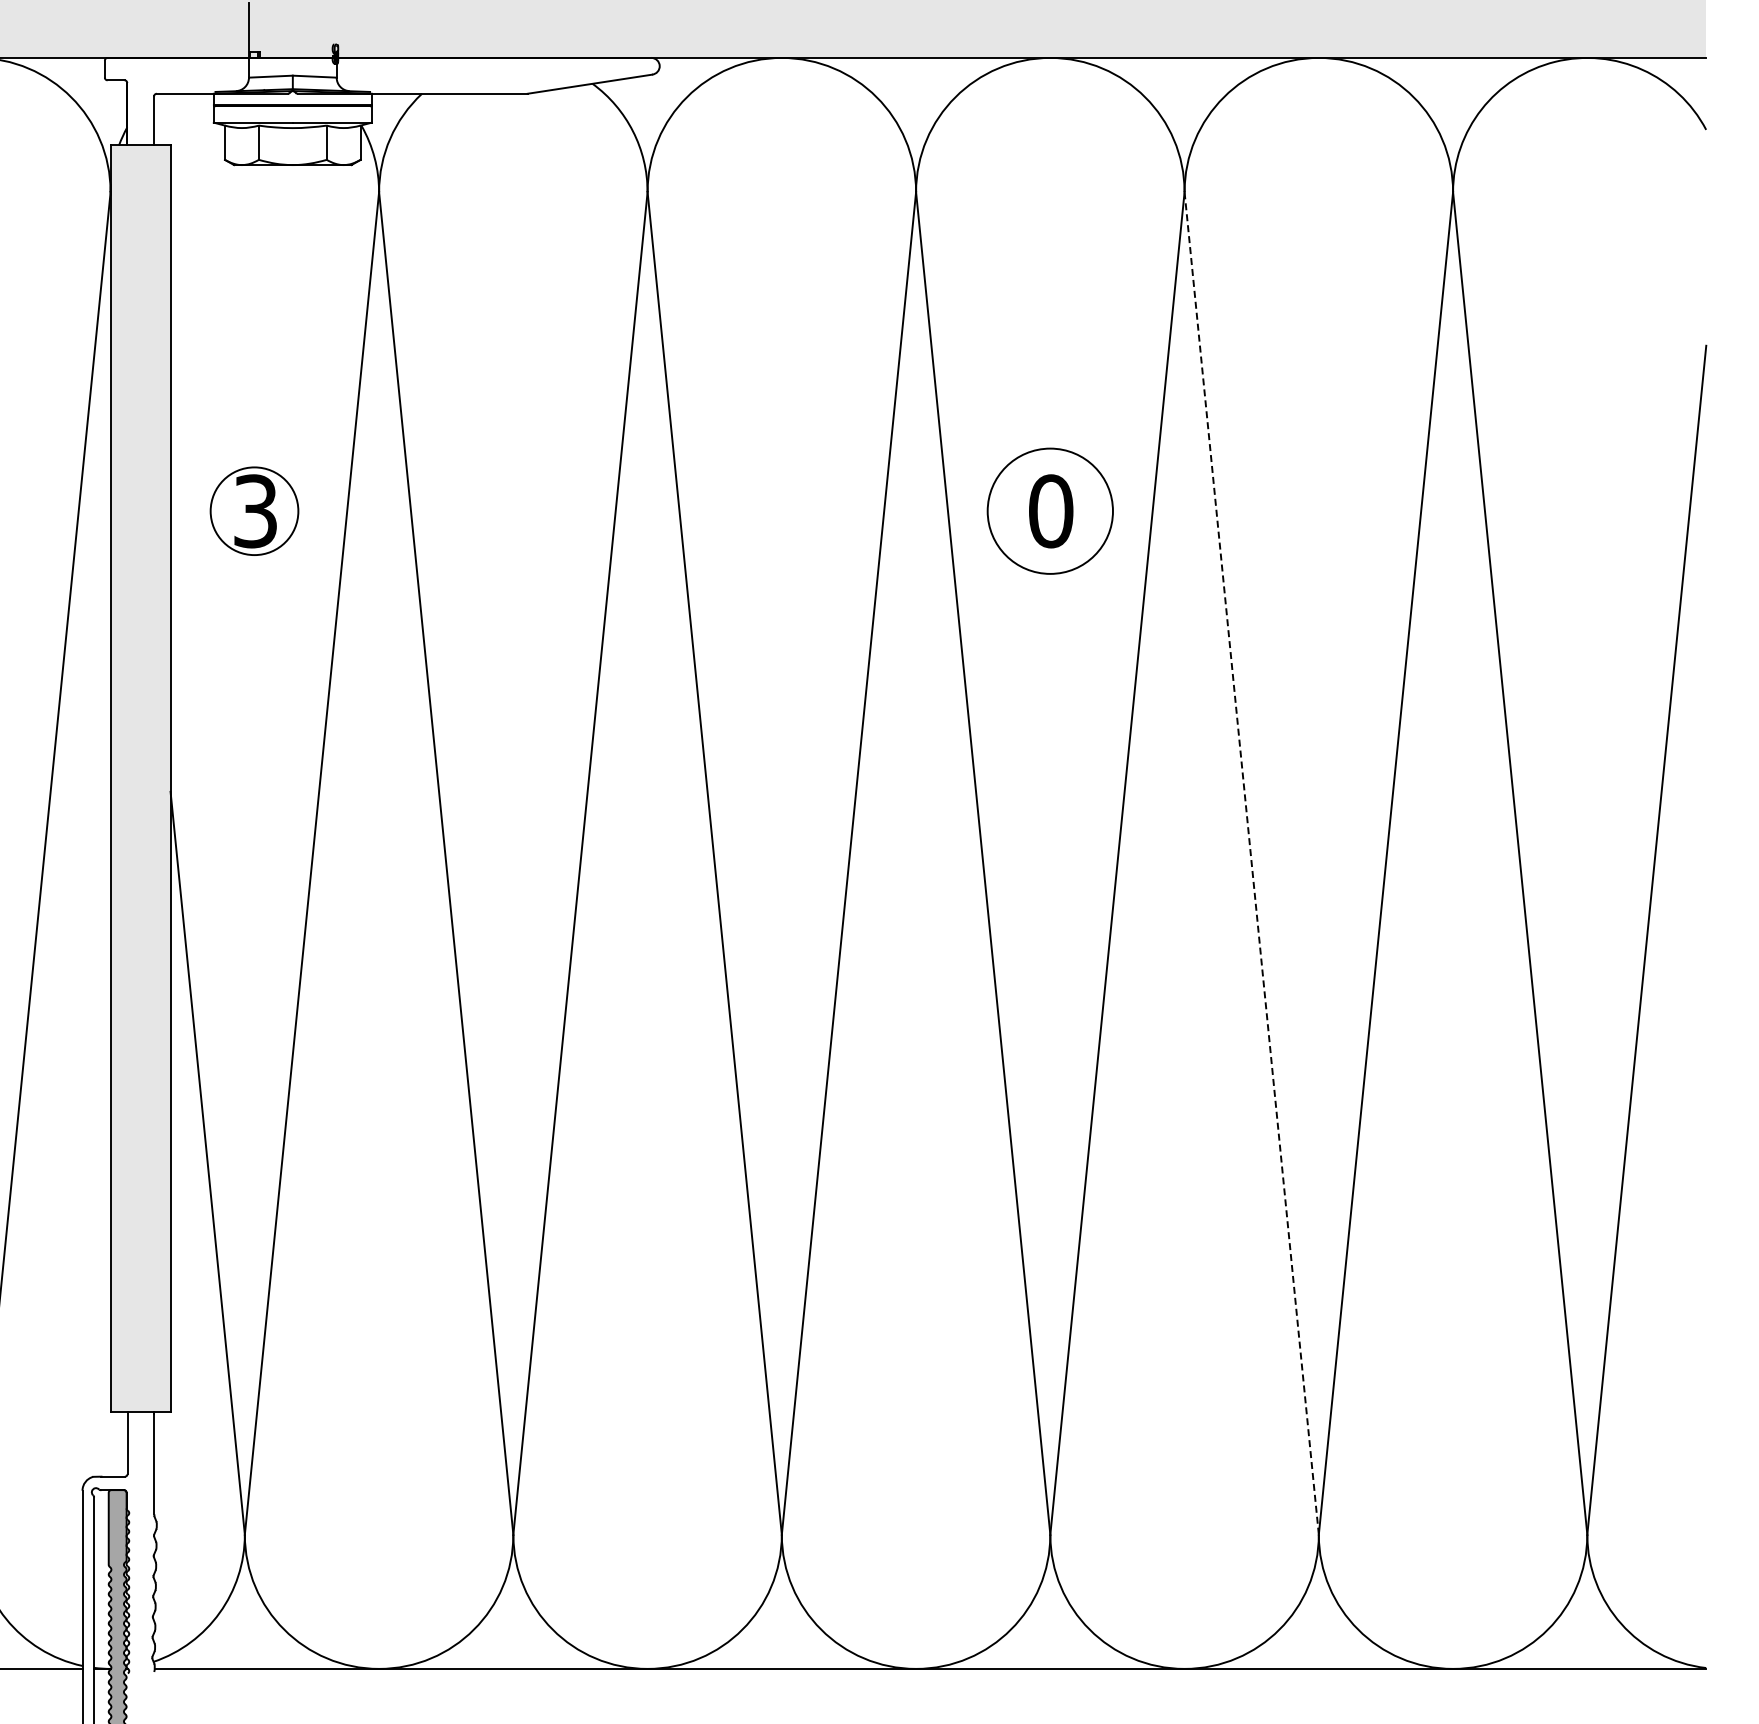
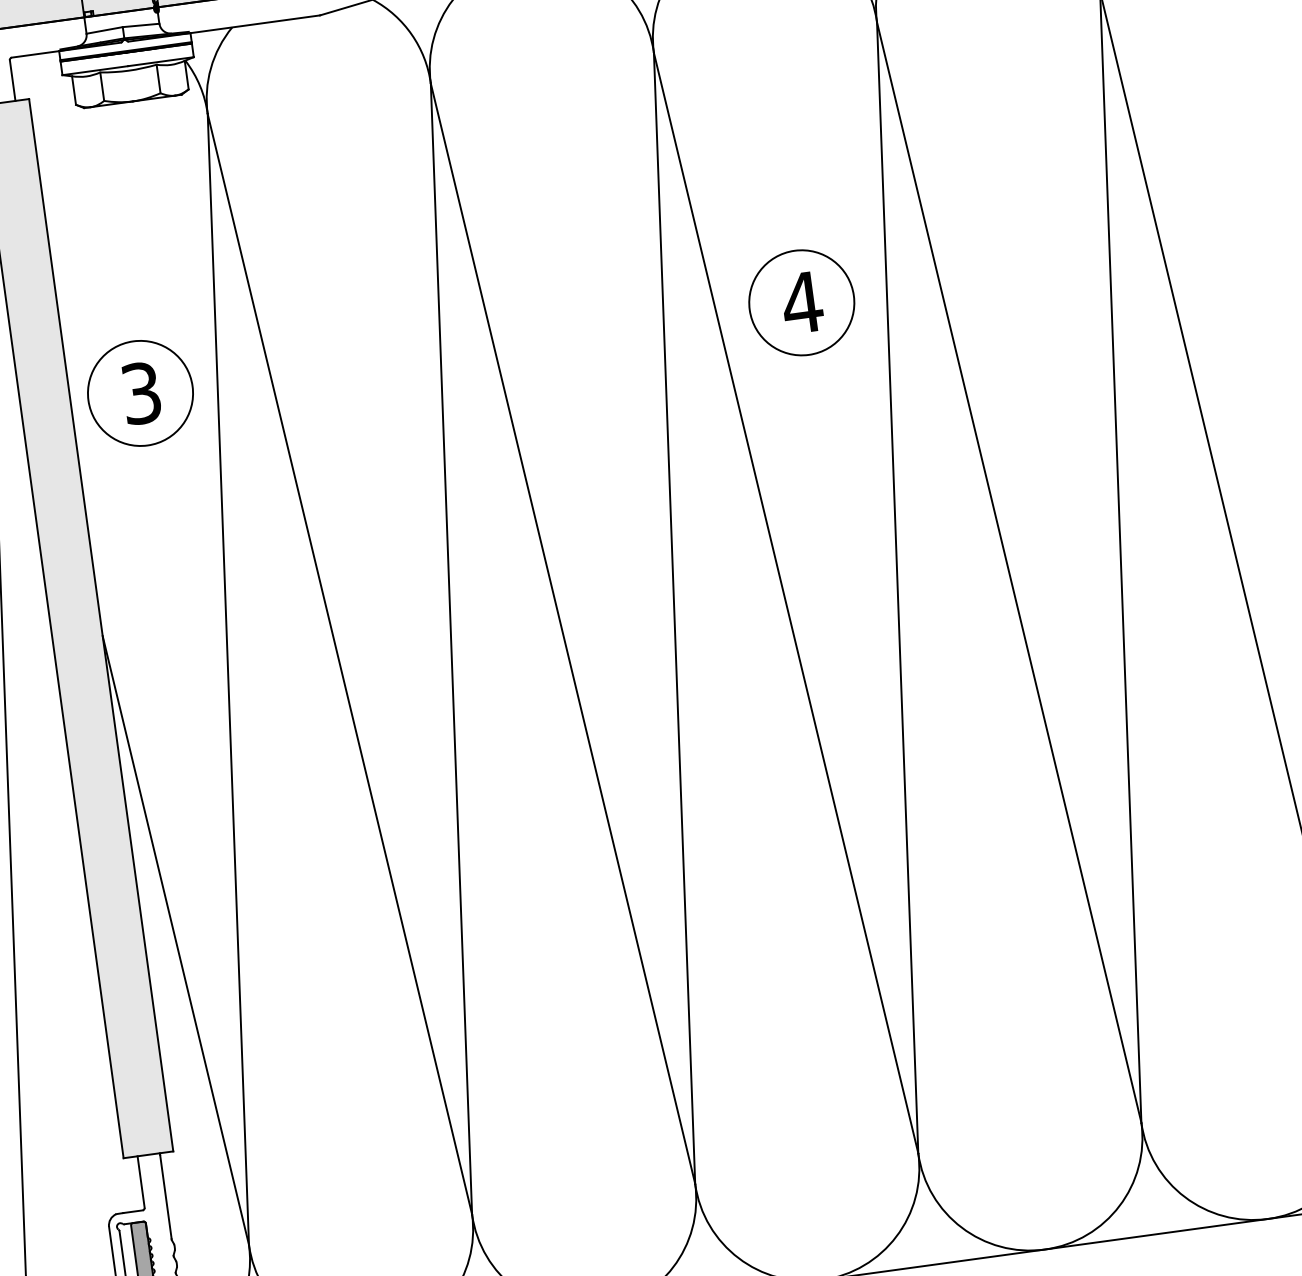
circle: (254, 510) -> (140, 392), size x1.43
text: (1050, 511) -> (801, 303), 0 -> 4
line: (1251, 863) -> (1009, 572), dashed -> solid

